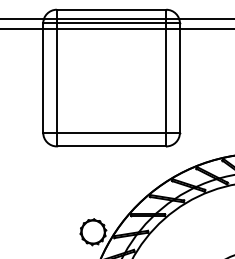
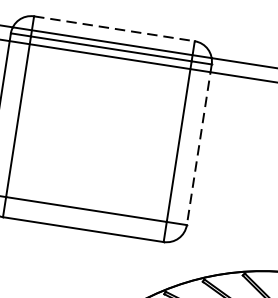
line: (111, 9) -> (114, 28), solid -> dashed
line: (179, 78) -> (198, 145), solid -> dashed

